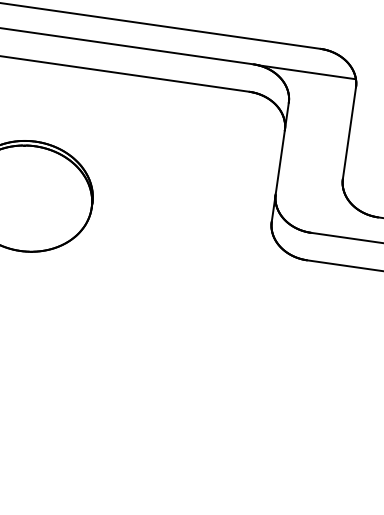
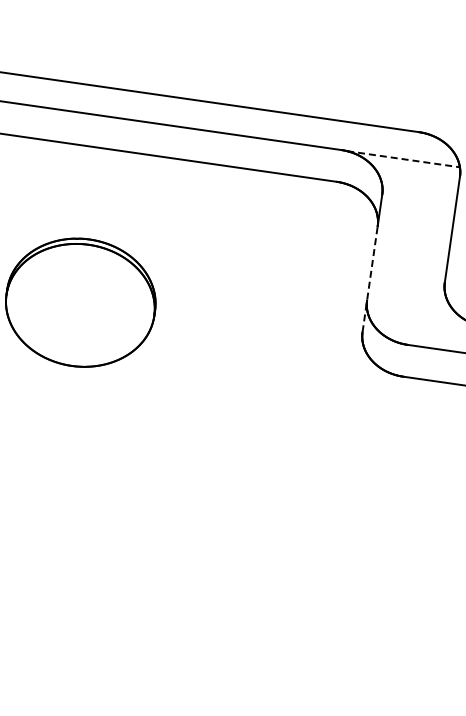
line: (307, 72) -> (403, 159), solid -> dashed
line: (278, 176) -> (370, 279), solid -> dashed

